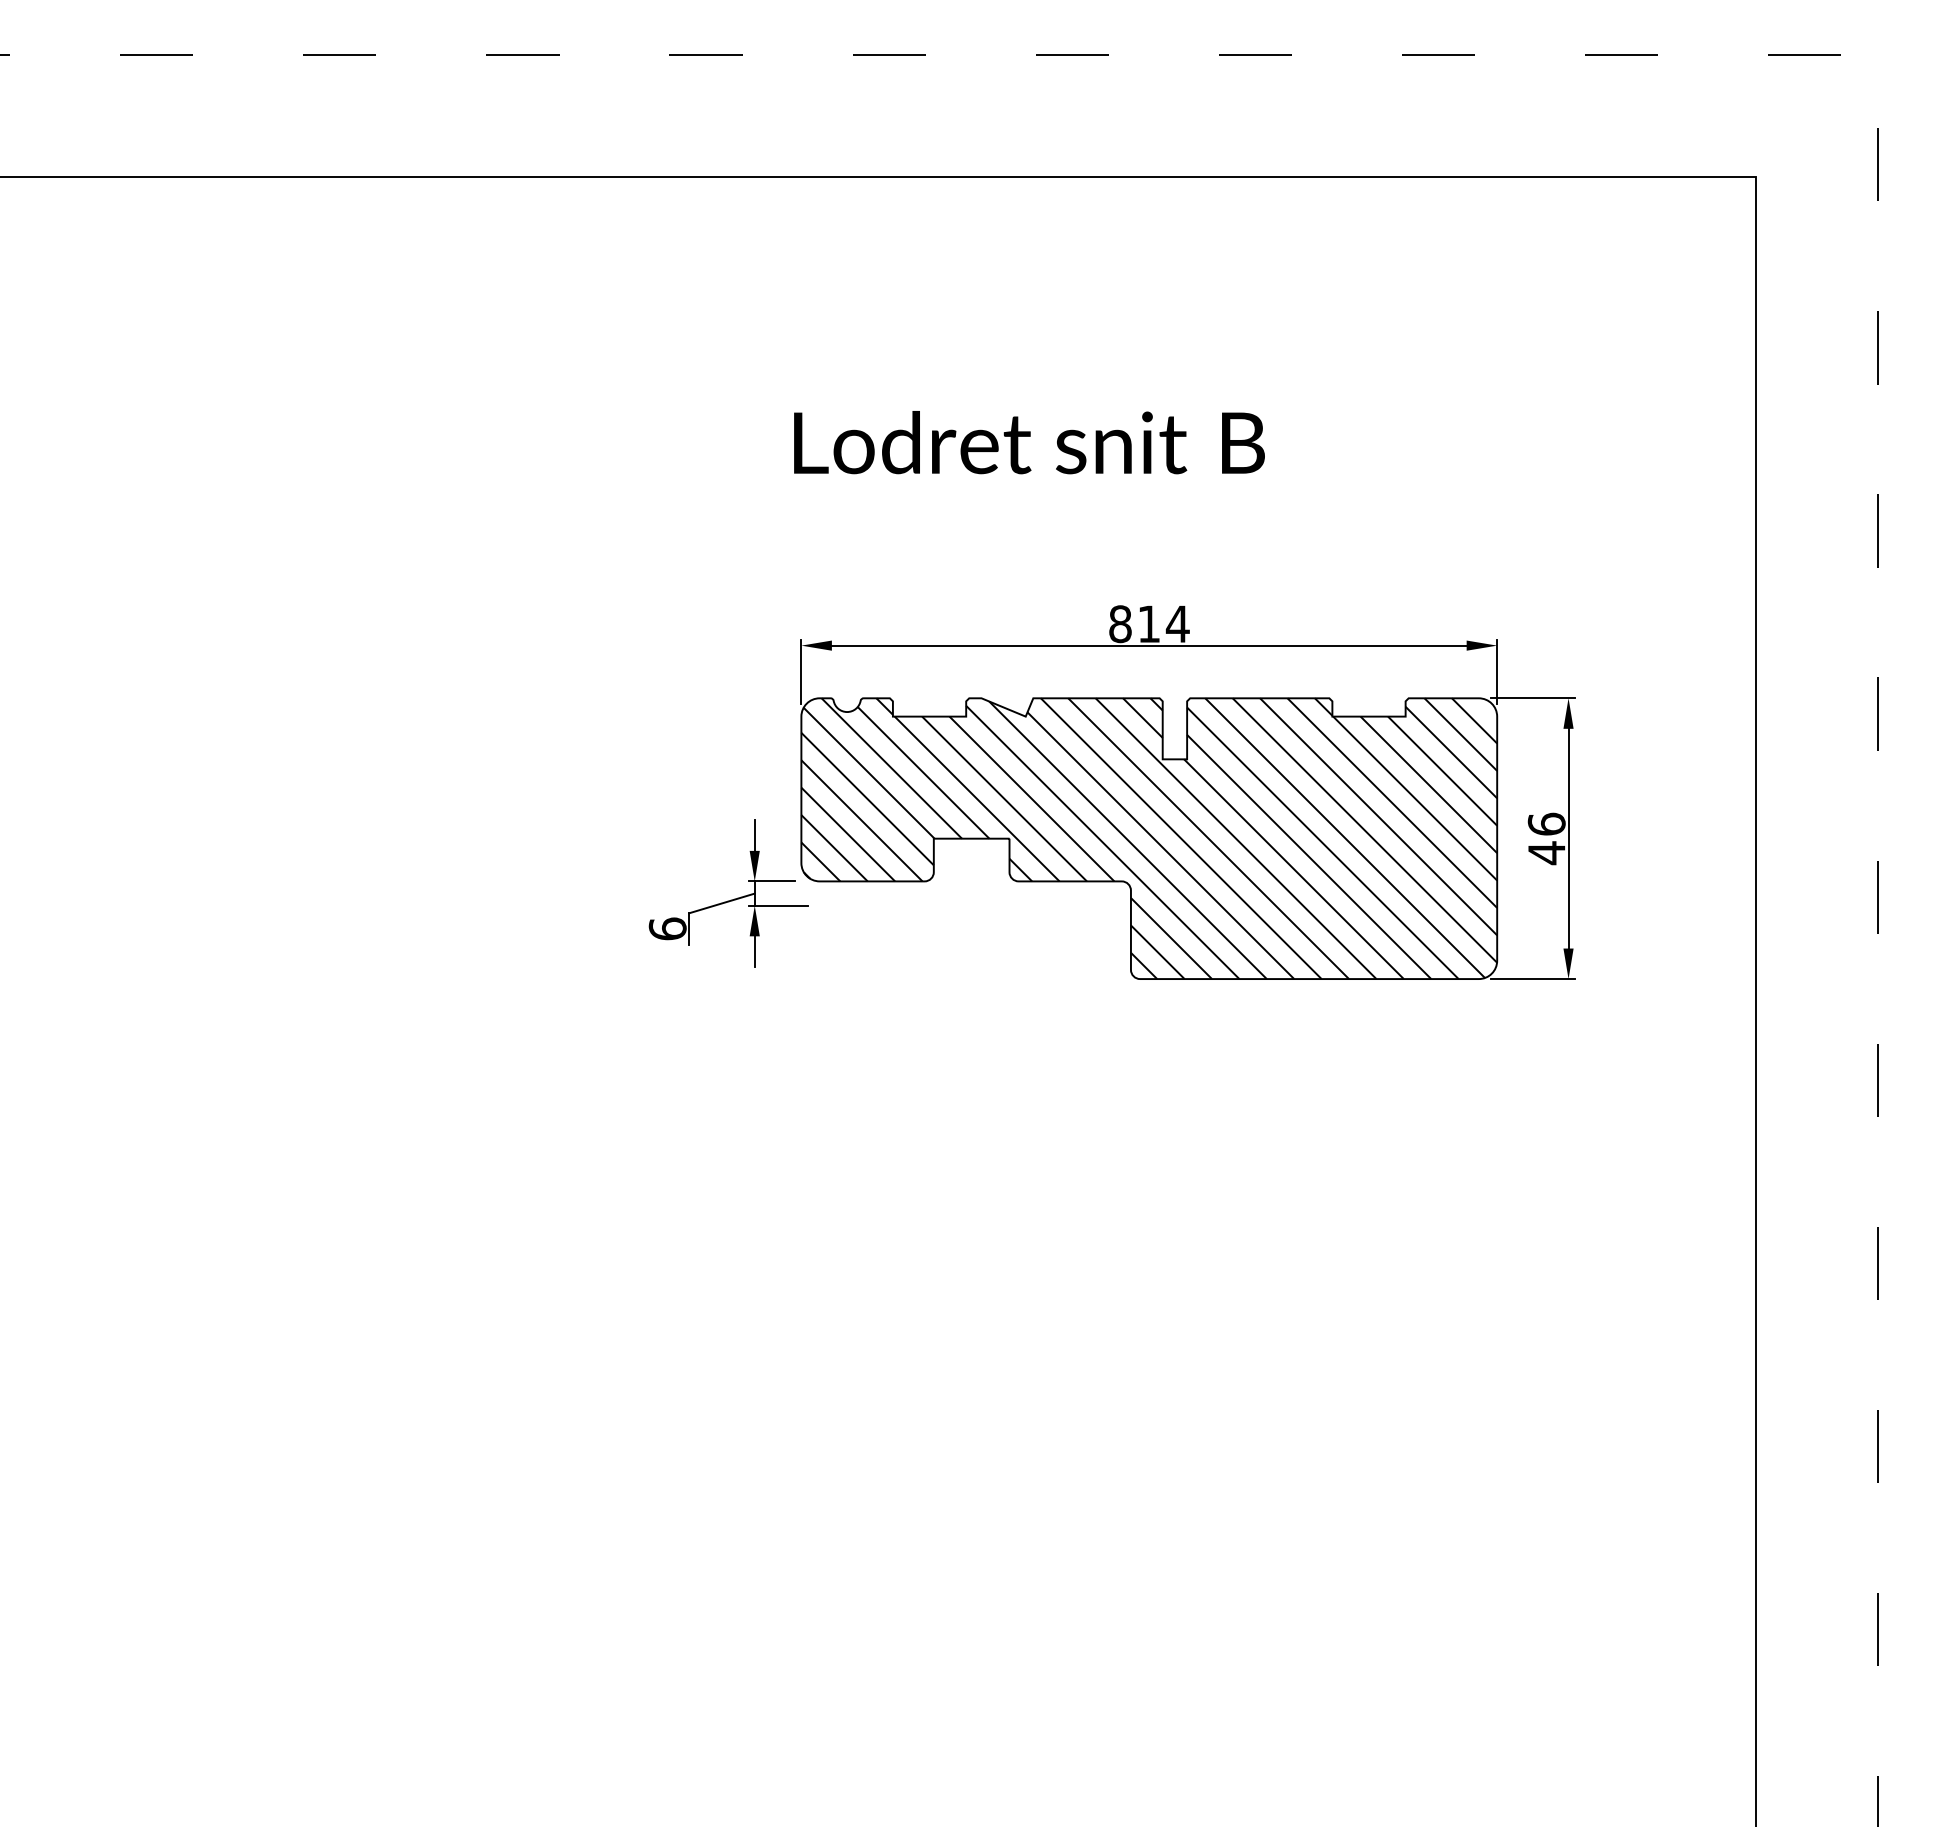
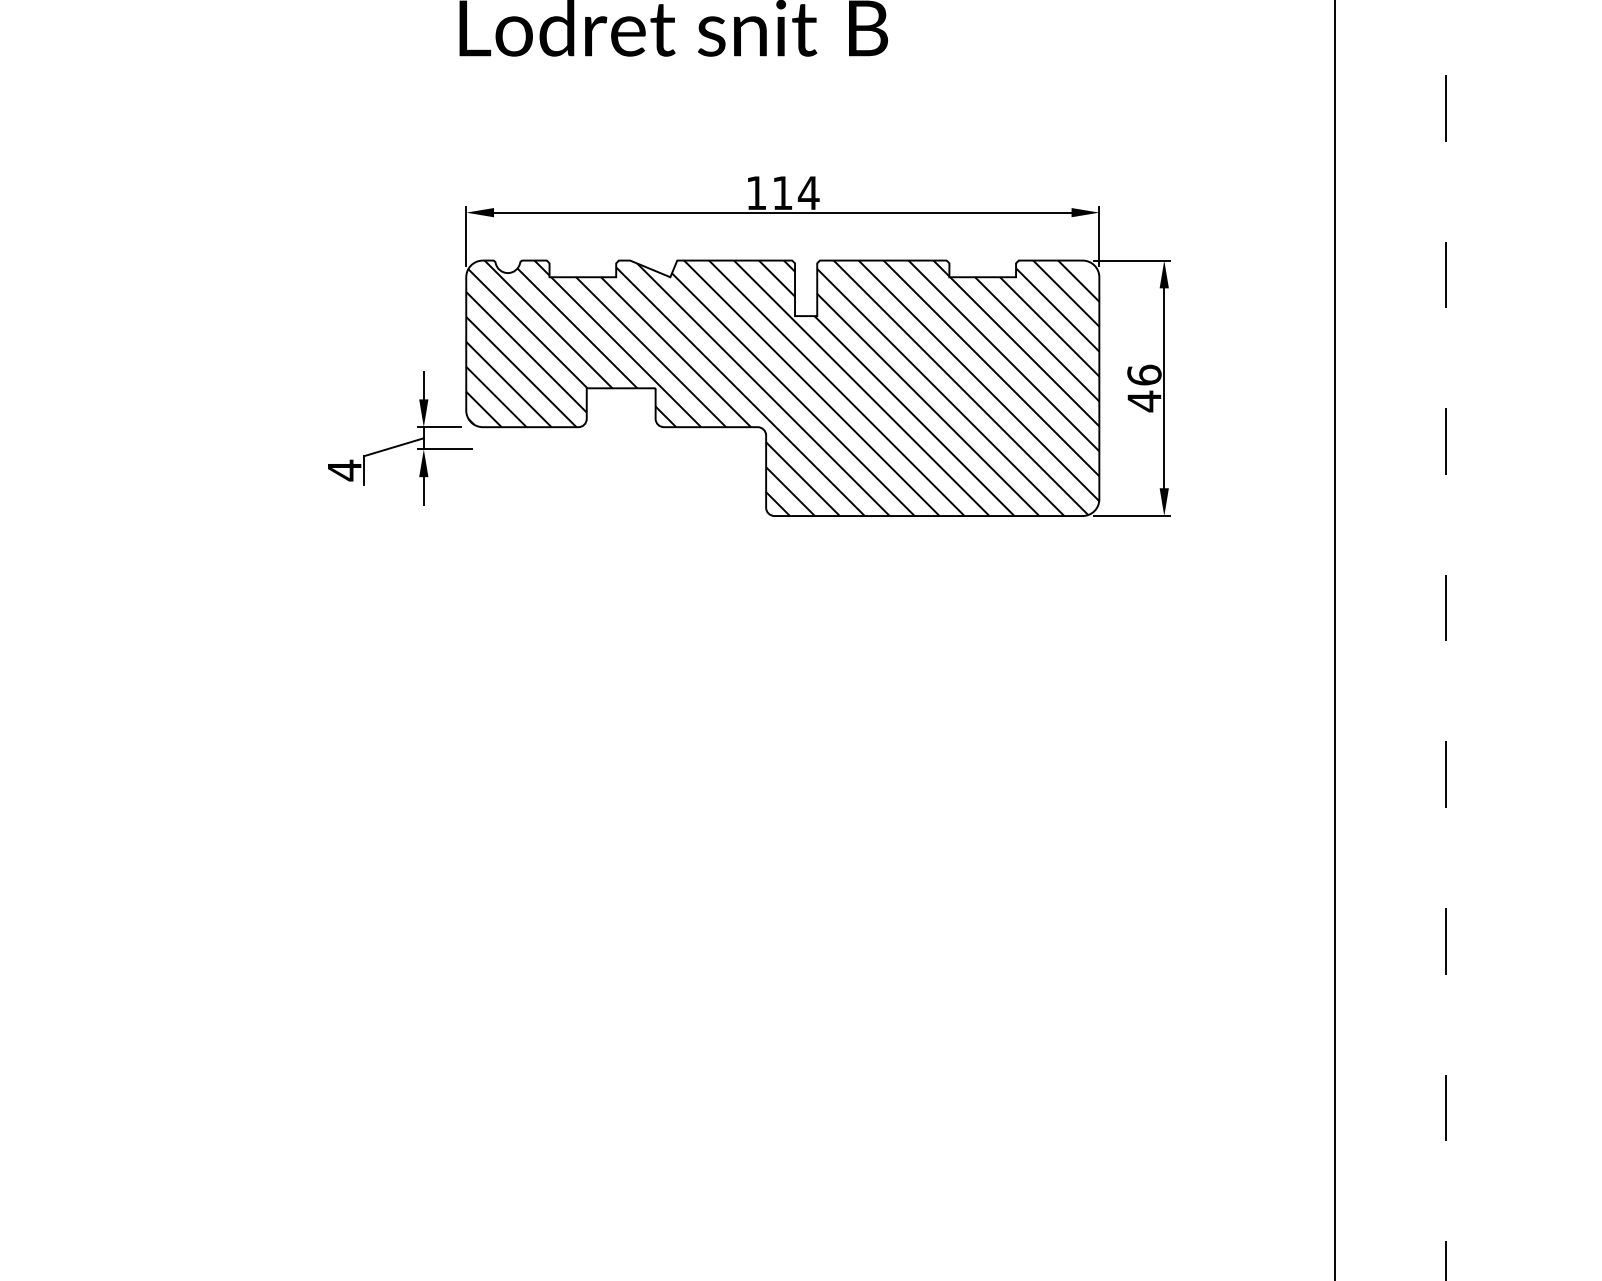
text: (1120, 624) -> (756, 193), 814 -> 114
text: (667, 929) -> (344, 470), 6 -> 4

